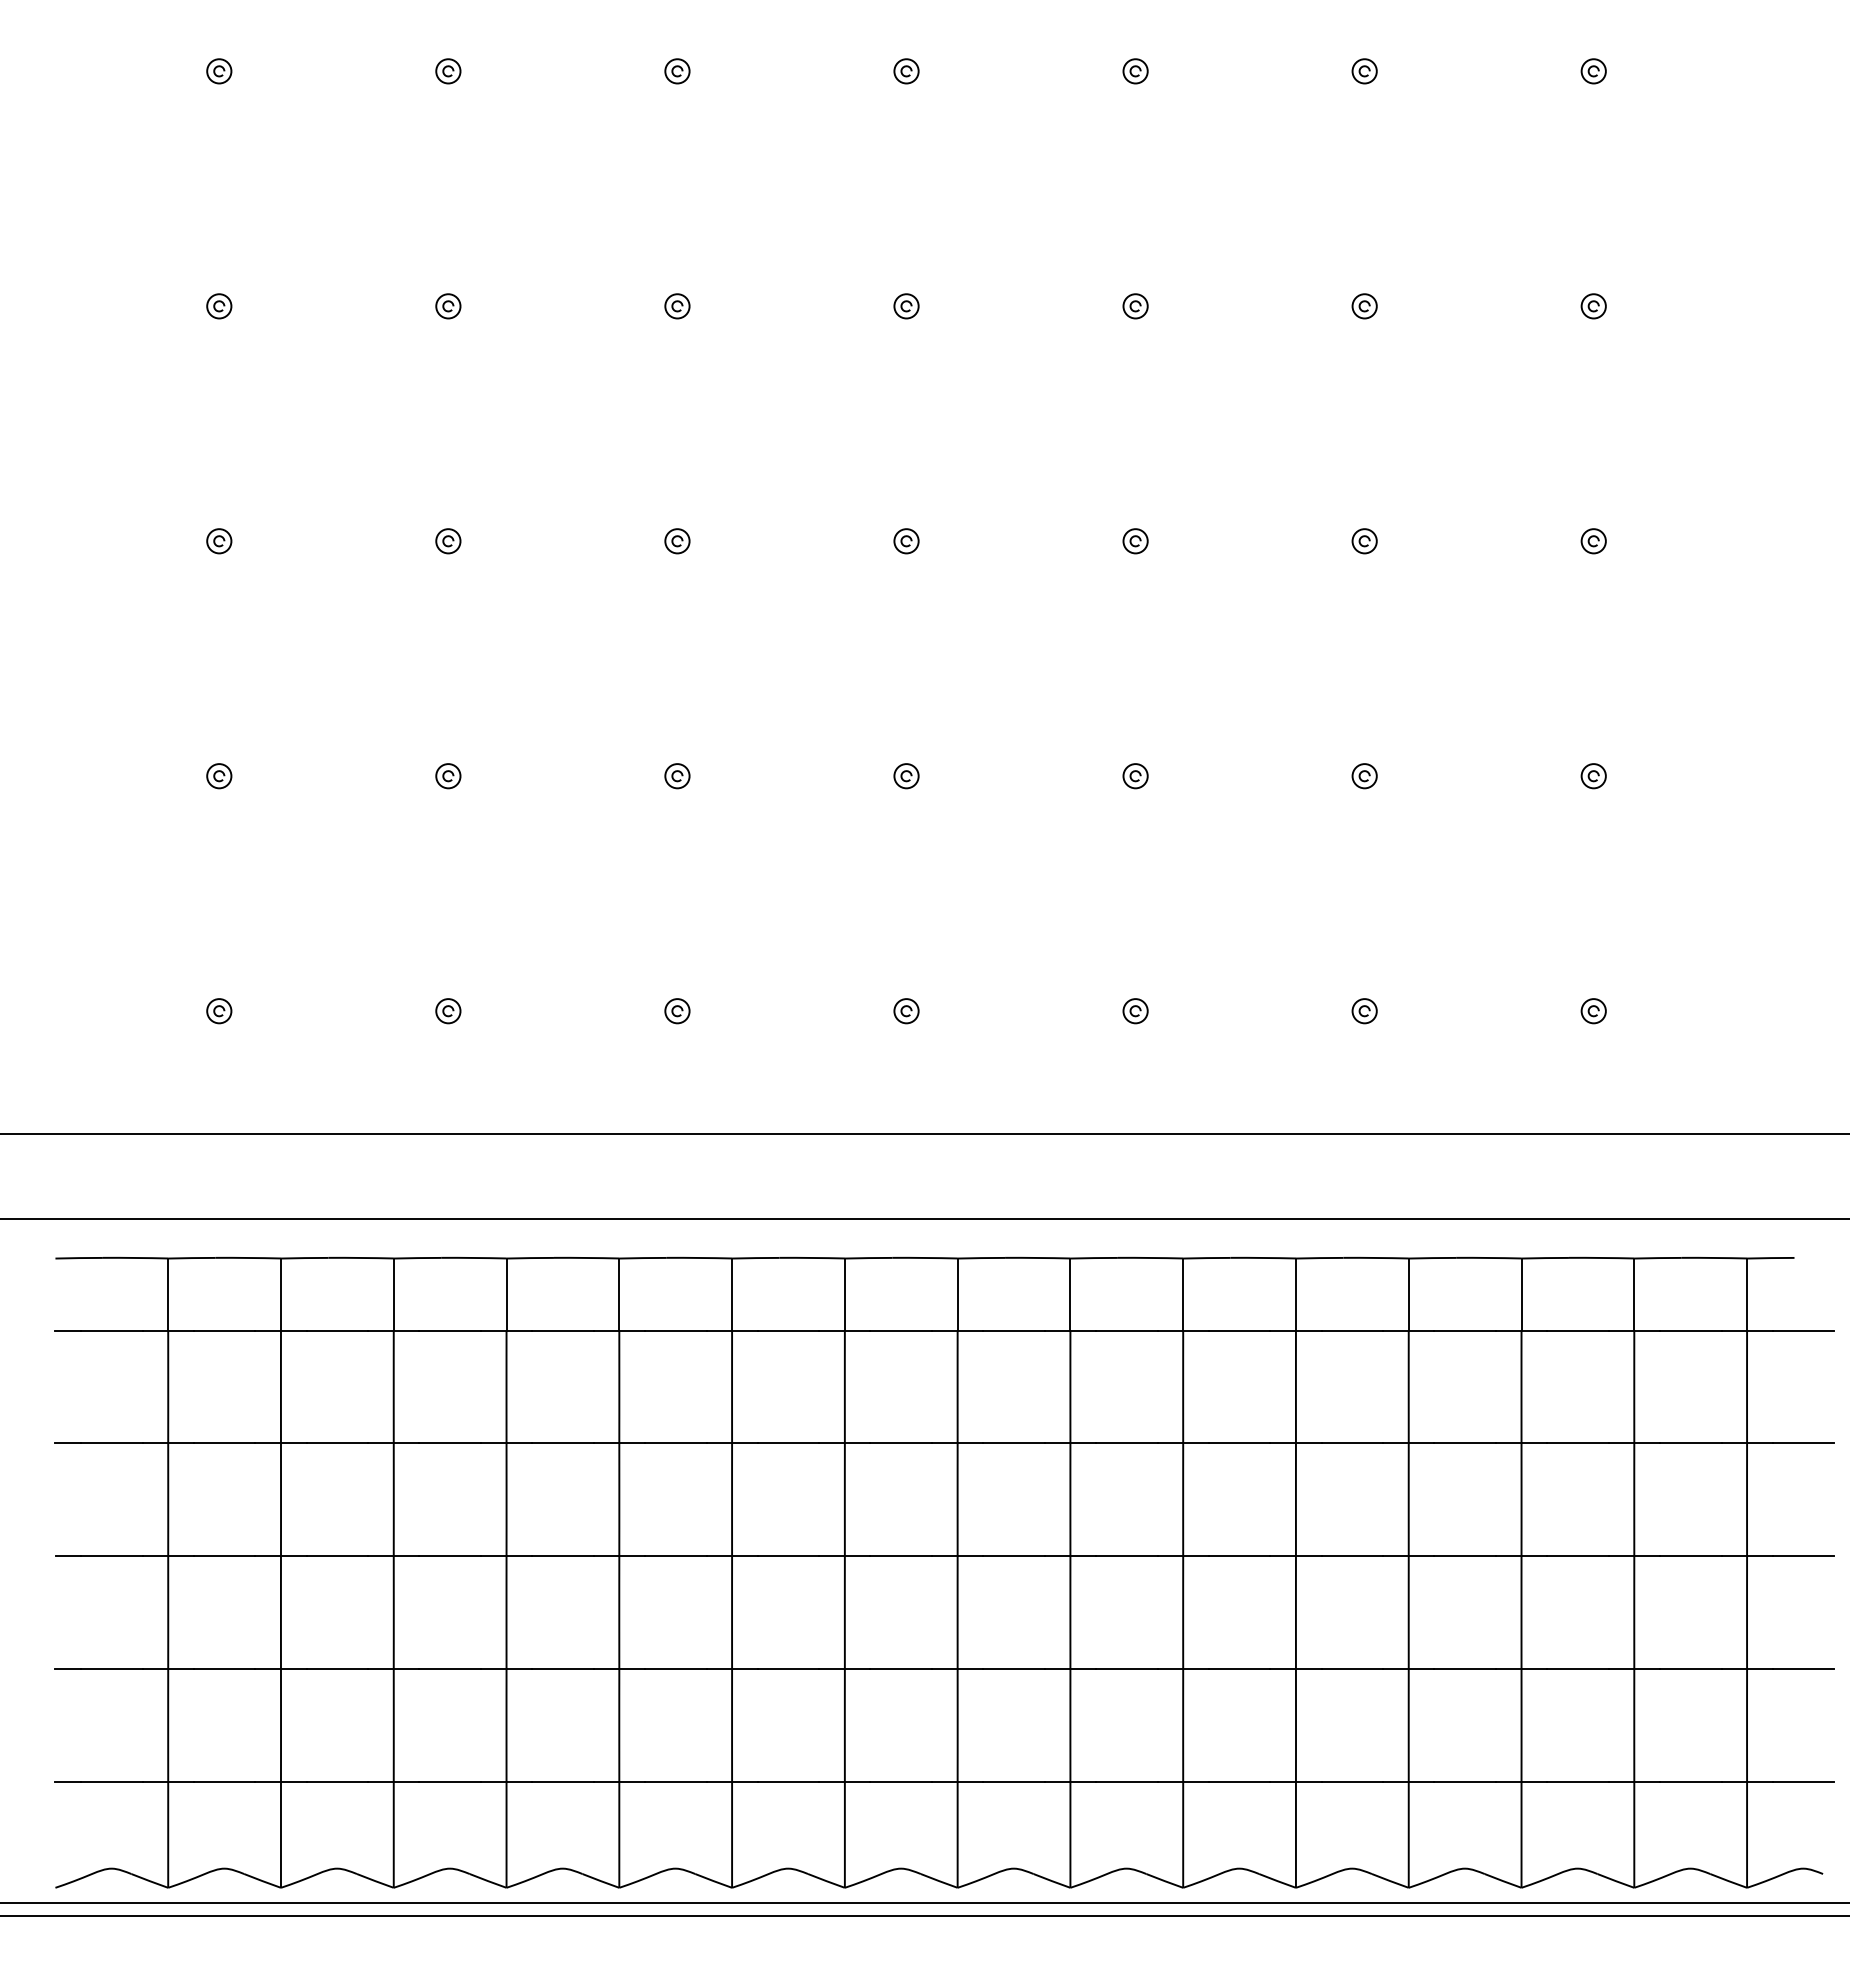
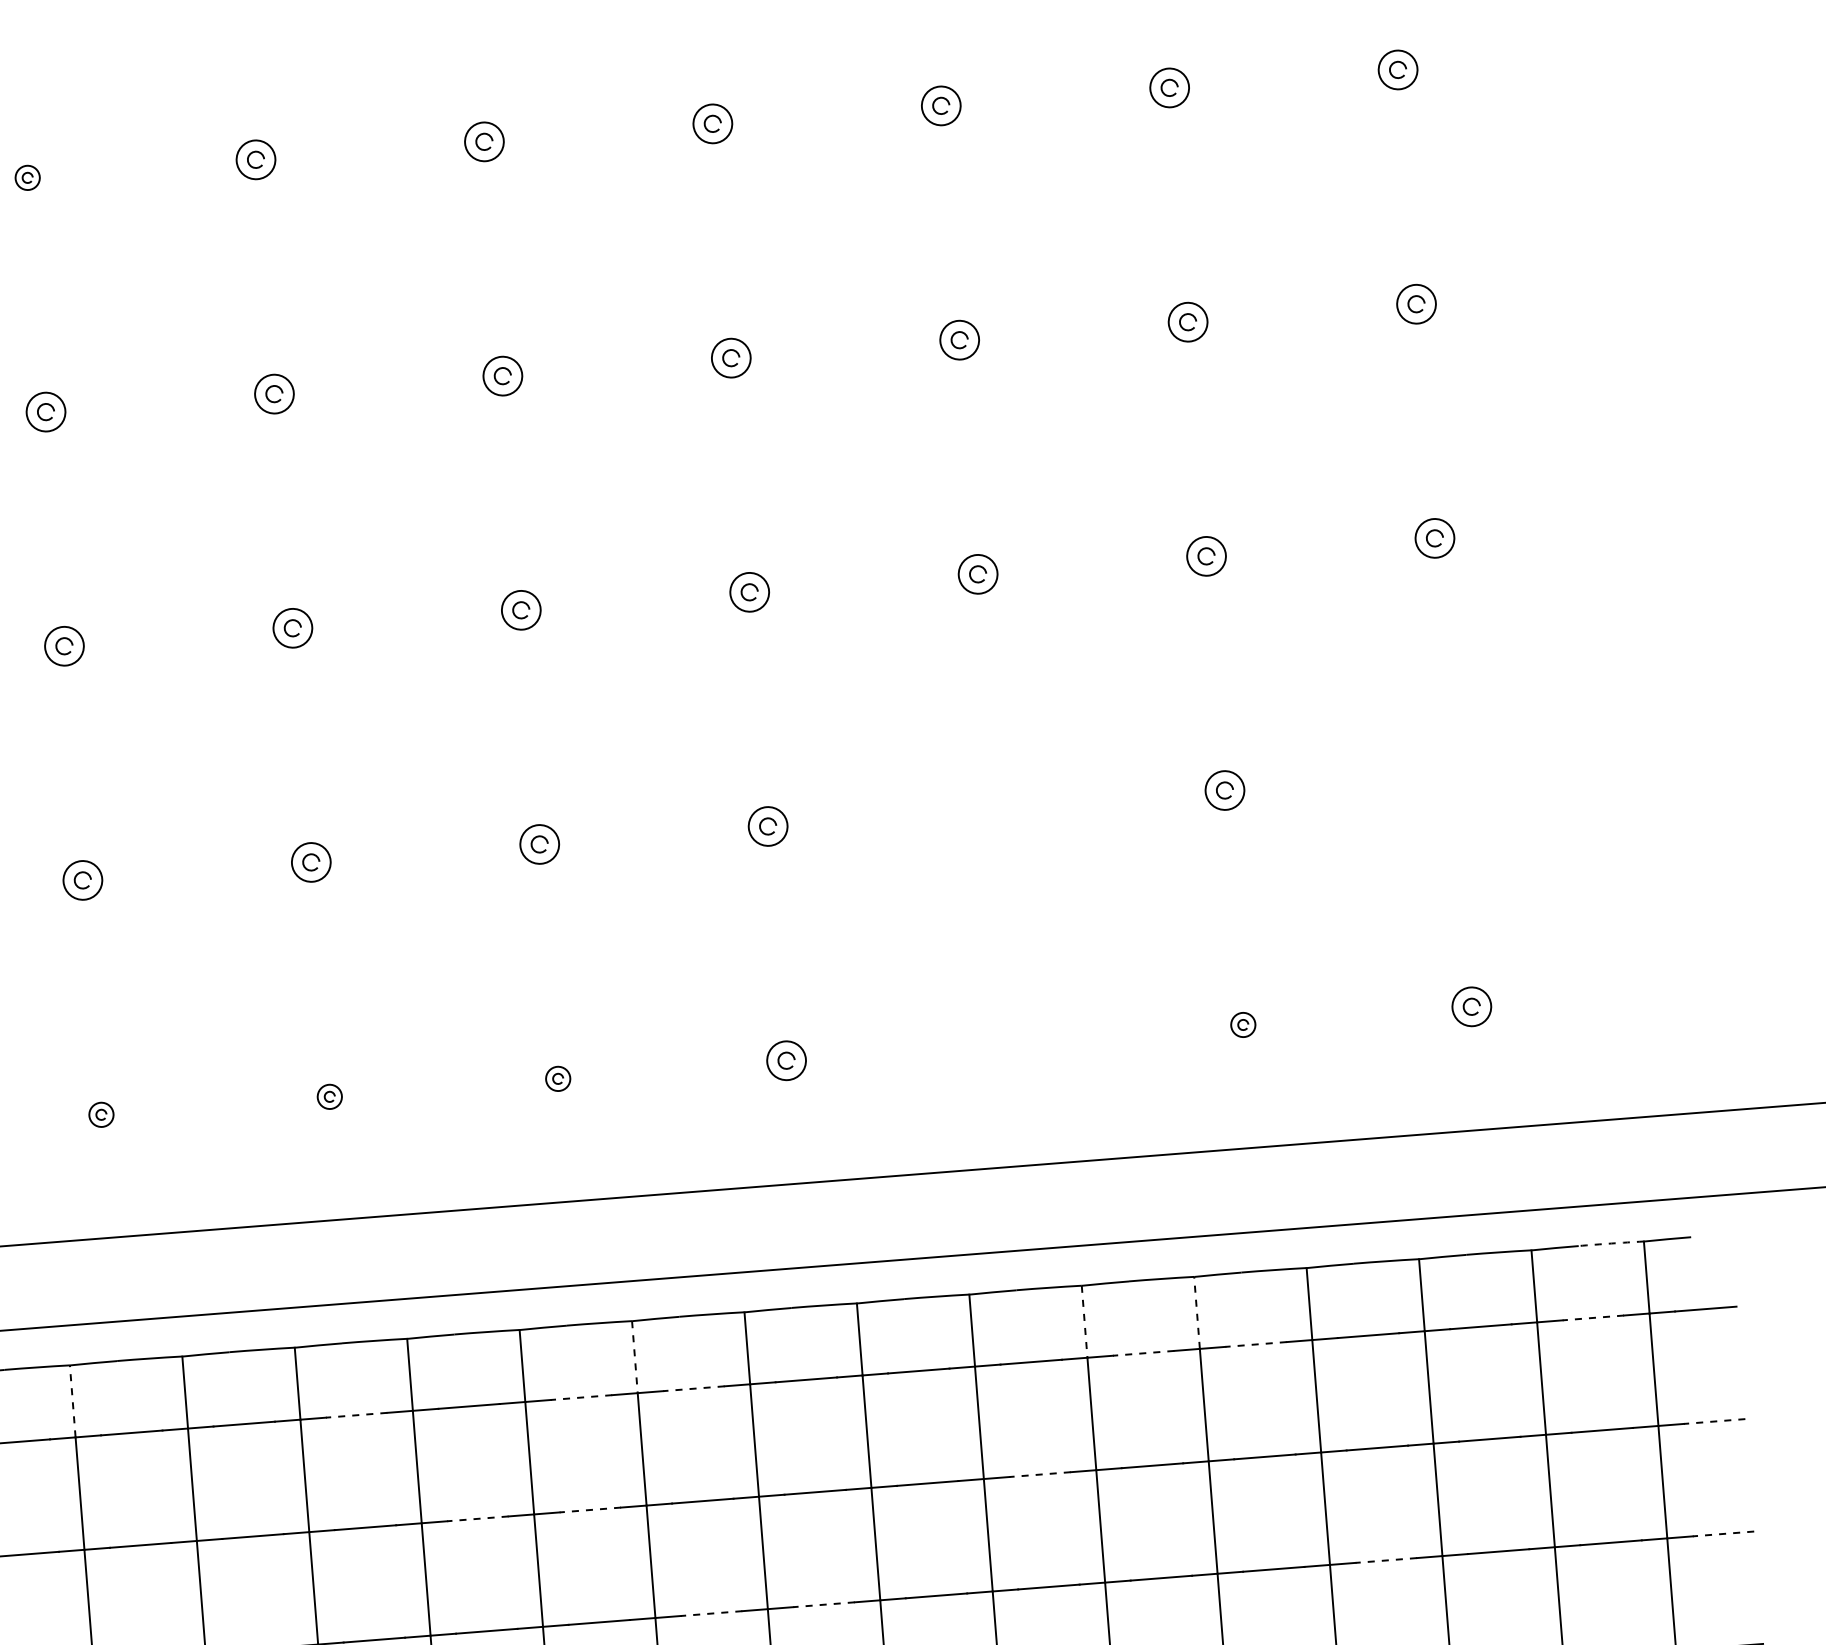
part: (448, 71) -> (256, 160), size x1.6
part: (677, 71) -> (484, 142), size x1.6
part: (906, 71) -> (712, 124), size x1.6
part: (1135, 71) -> (941, 106), size x1.6
part: (1364, 71) -> (1169, 88), size x1.6
part: (1593, 71) -> (1397, 70), size x1.6
part: (219, 306) -> (46, 412), size x1.6
part: (448, 306) -> (274, 394), size x1.6
part: (677, 306) -> (502, 376), size x1.6
part: (906, 306) -> (731, 358), size x1.6
part: (1135, 306) -> (959, 340), size x1.6
part: (1364, 306) -> (1187, 322), size x1.6
part: (1593, 306) -> (1416, 304), size x1.6
part: (219, 541) -> (64, 646), size x1.6
part: (448, 541) -> (293, 628), size x1.6
part: (677, 541) -> (521, 610), size x1.6
part: (906, 541) -> (749, 592), size x1.6
part: (1135, 541) -> (977, 574), size x1.6
part: (1364, 541) -> (1206, 556), size x1.6
part: (1593, 541) -> (1434, 538), size x1.6
part: (219, 776) -> (83, 880), size x1.6
part: (448, 776) -> (311, 862), size x1.6
part: (677, 776) -> (539, 844), size x1.6
part: (906, 776) -> (768, 826), size x1.6
part: (1135, 776) -> (996, 808), removed
part: (1364, 776) -> (1224, 791), size x1.6
part: (1593, 776) -> (1453, 773), removed
part: (906, 1011) -> (786, 1061), size x1.6
part: (1135, 1011) -> (1014, 1043), removed
part: (1593, 1011) -> (1471, 1007), size x1.6
arc: (1714, 1257) -> (1611, 1243), solid -> dashed
line: (168, 1294) -> (73, 1401), solid -> dashed
line: (1295, 1294) -> (1196, 1312), solid -> dashed
line: (732, 1295) -> (635, 1358), solid -> dashed
line: (1183, 1295) -> (1084, 1322), solid -> dashed
line: (450, 1330) -> (356, 1415), solid -> dashed
line: (675, 1330) -> (581, 1397), solid -> dashed
line: (788, 1330) -> (693, 1388), solid -> dashed
line: (1239, 1330) -> (1143, 1353), solid -> dashed
line: (1352, 1330) -> (1256, 1344), solid -> dashed
line: (1690, 1330) -> (1593, 1317), solid -> dashed
line: (562, 1443) -> (477, 1518), solid -> dashed
line: (675, 1443) -> (590, 1510), solid -> dashed
line: (1126, 1443) -> (1039, 1474), solid -> dashed
line: (1803, 1443) -> (1714, 1421), solid -> dashed
line: (788, 1556) -> (711, 1613), solid -> dashed
line: (901, 1556) -> (824, 1604), solid -> dashed
line: (1465, 1556) -> (1386, 1560), solid -> dashed
line: (1803, 1556) -> (1723, 1534), solid -> dashed

